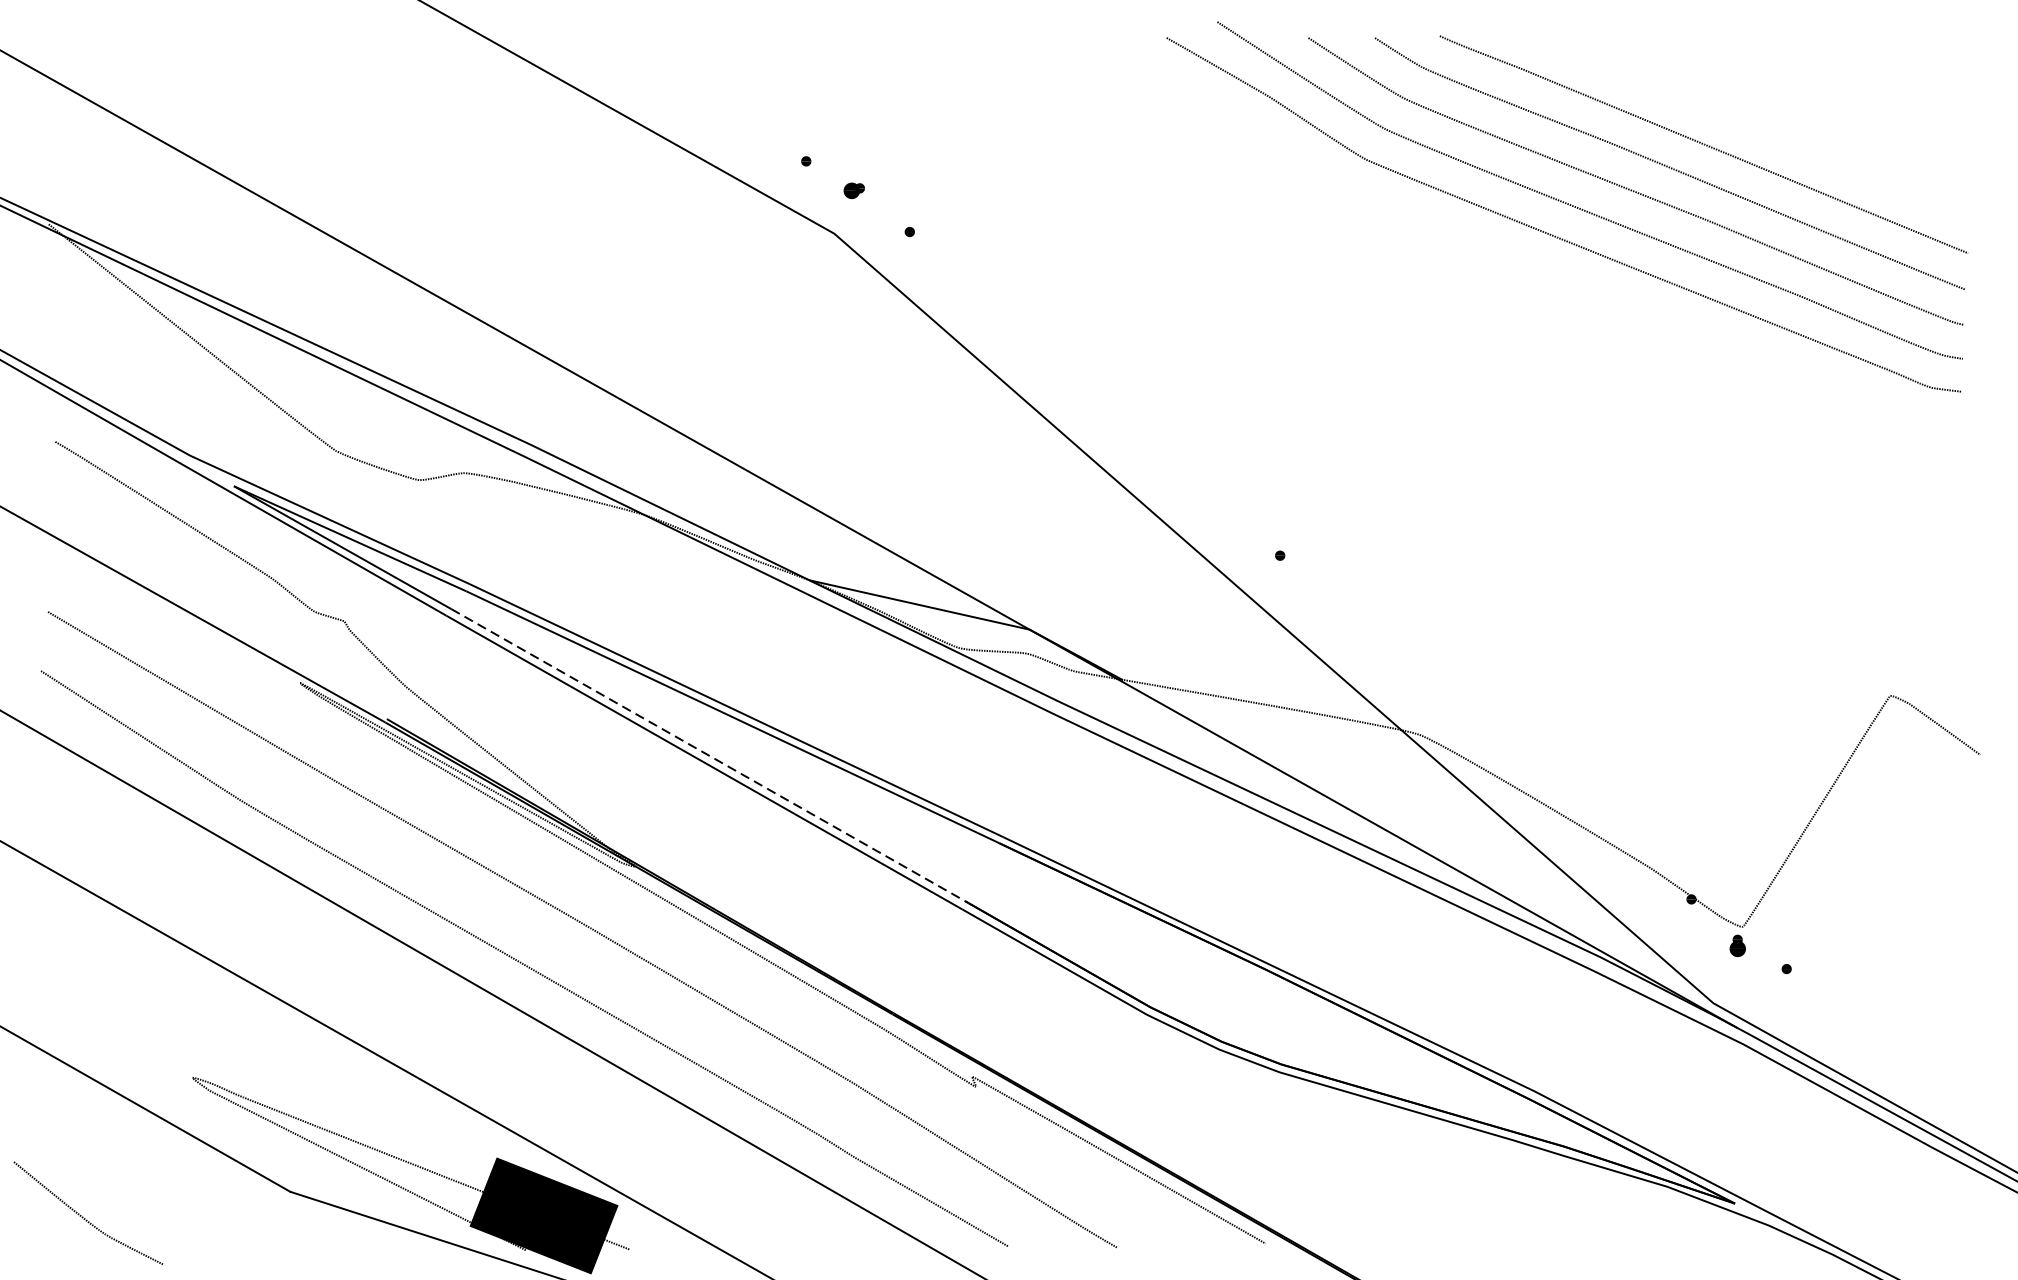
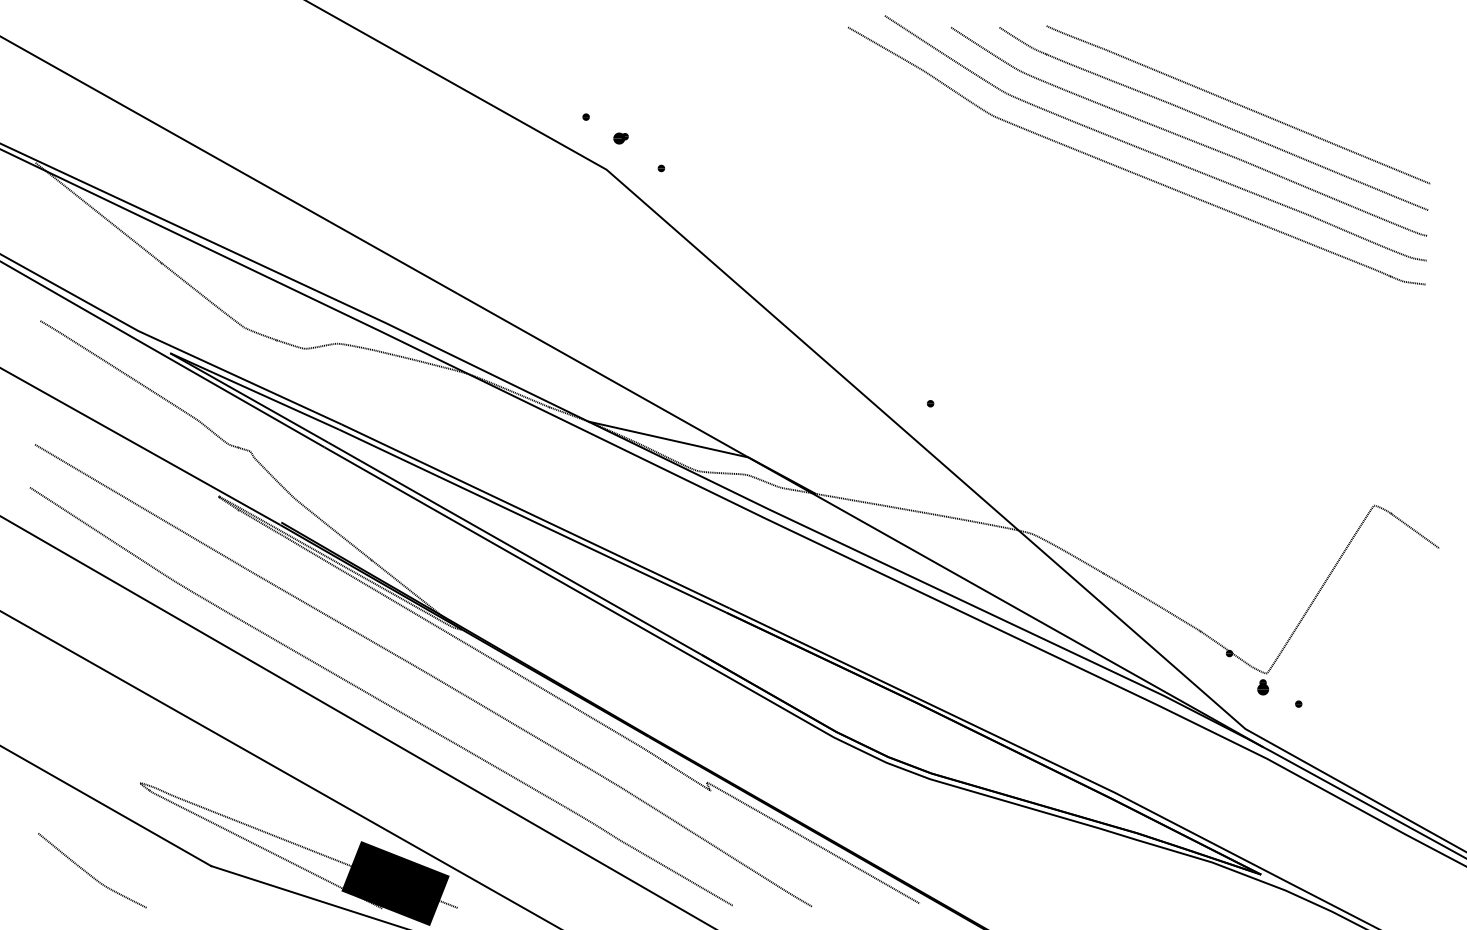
line: (707, 754) -> (514, 548), dashed -> solid
curve: (83, 1215) -> (88, 872), moved

